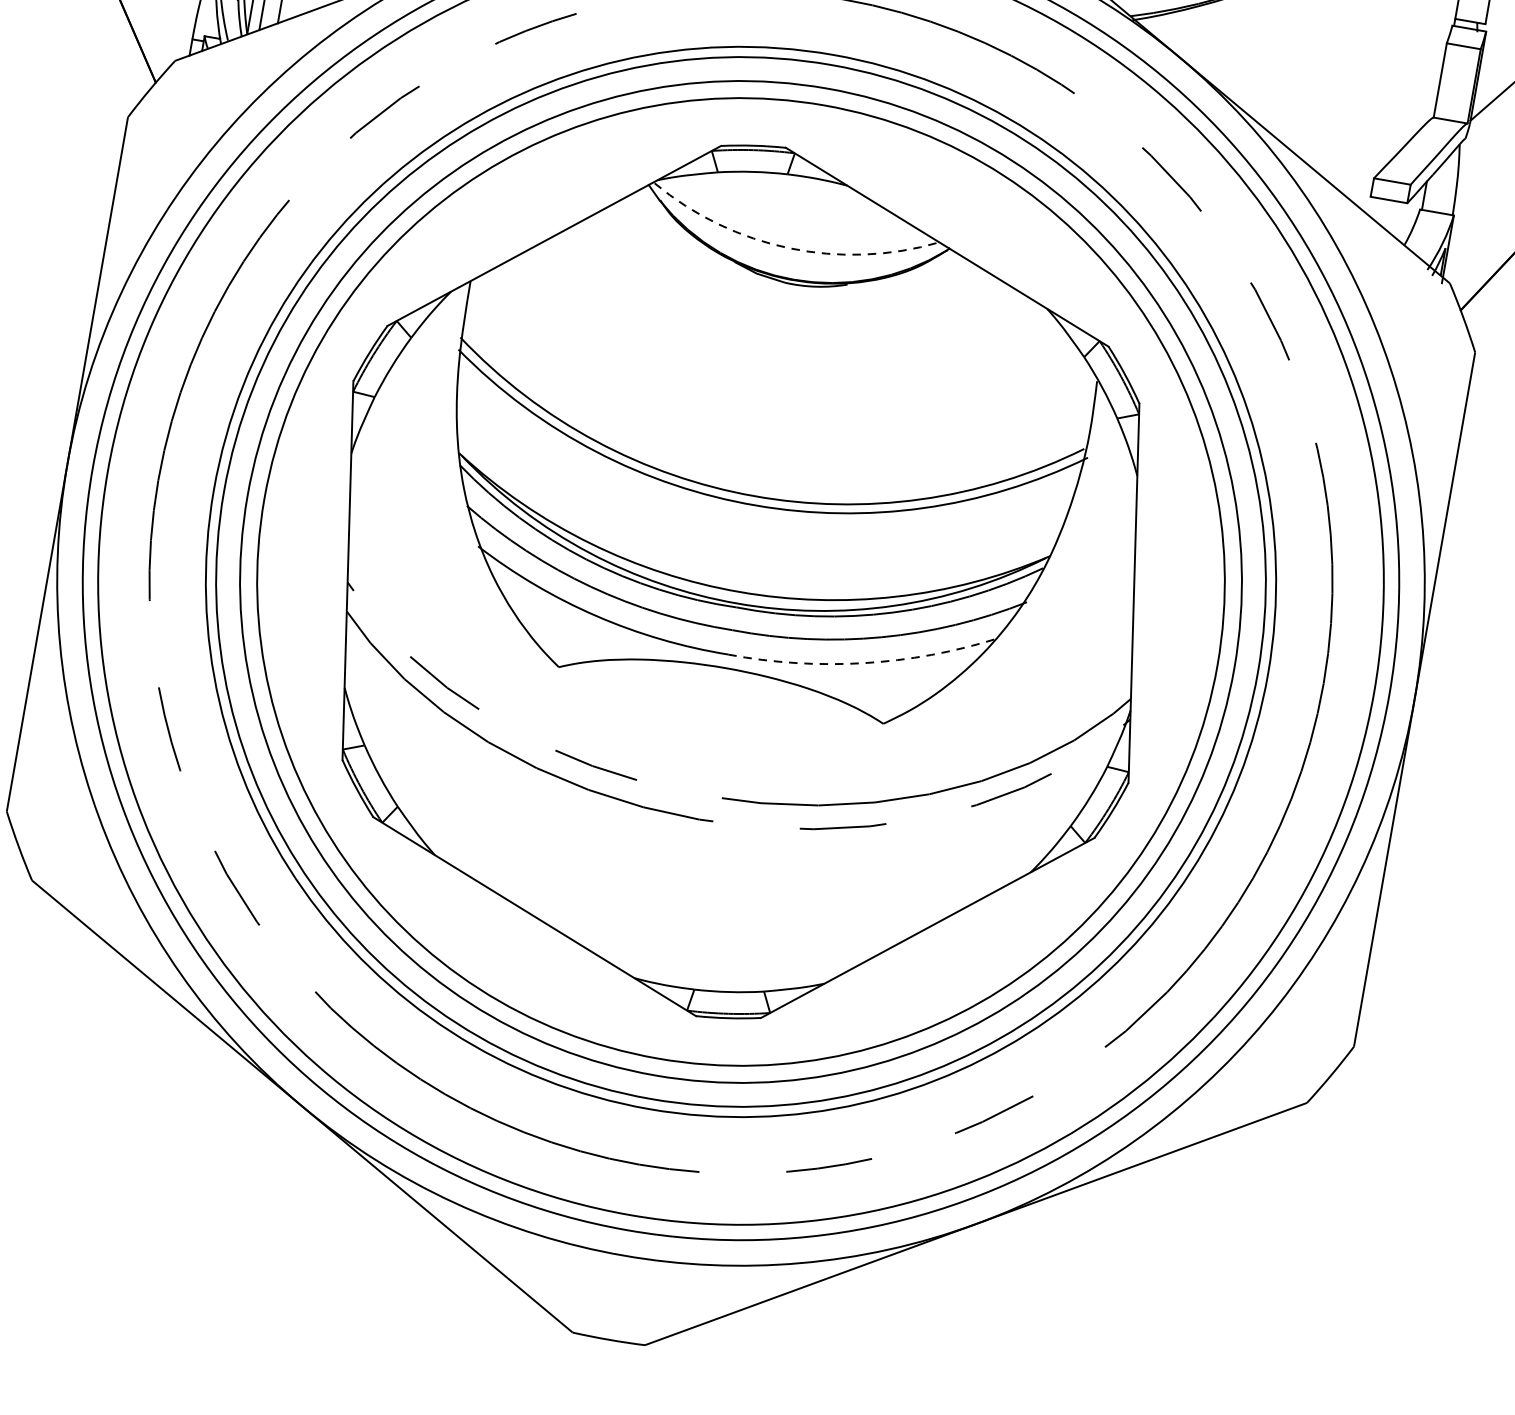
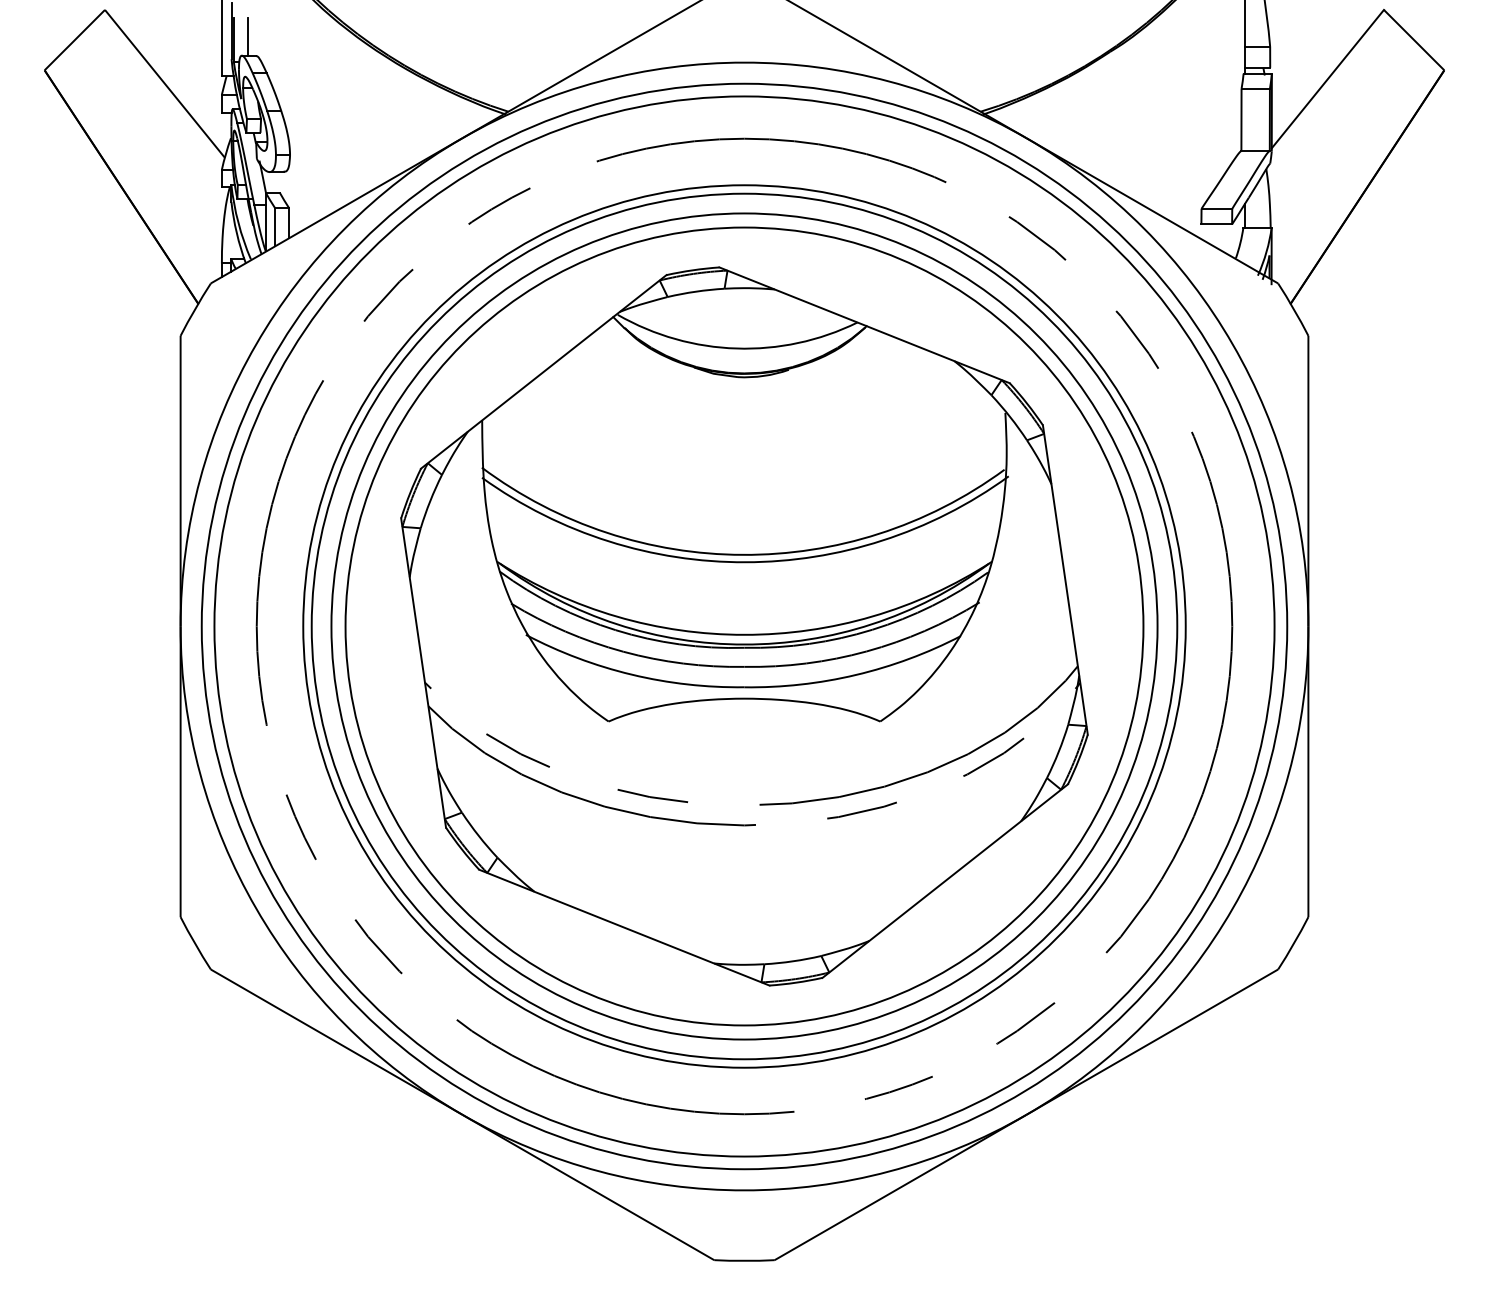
arc: (789, 248) -> (736, 348), dashed -> solid
arc: (863, 663) -> (855, 675), dashed -> solid

